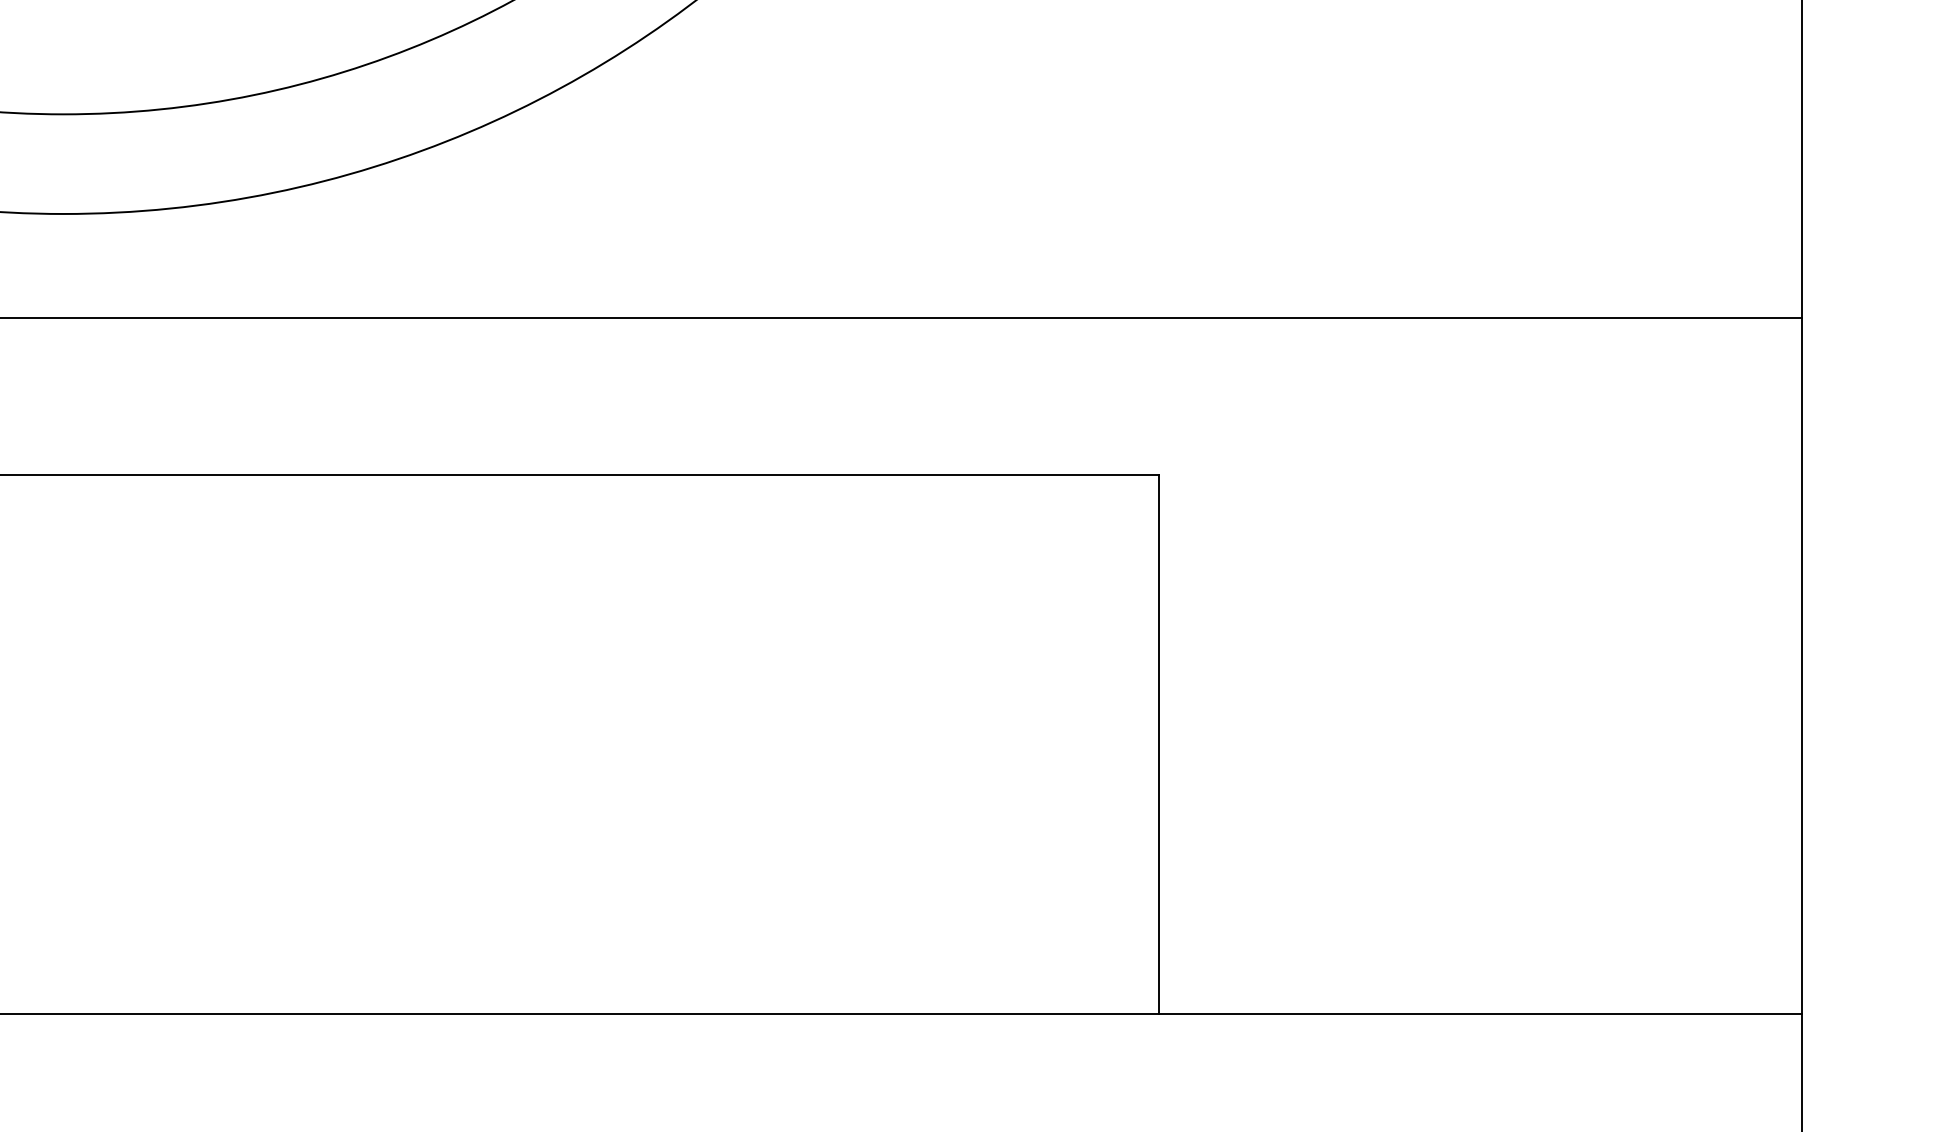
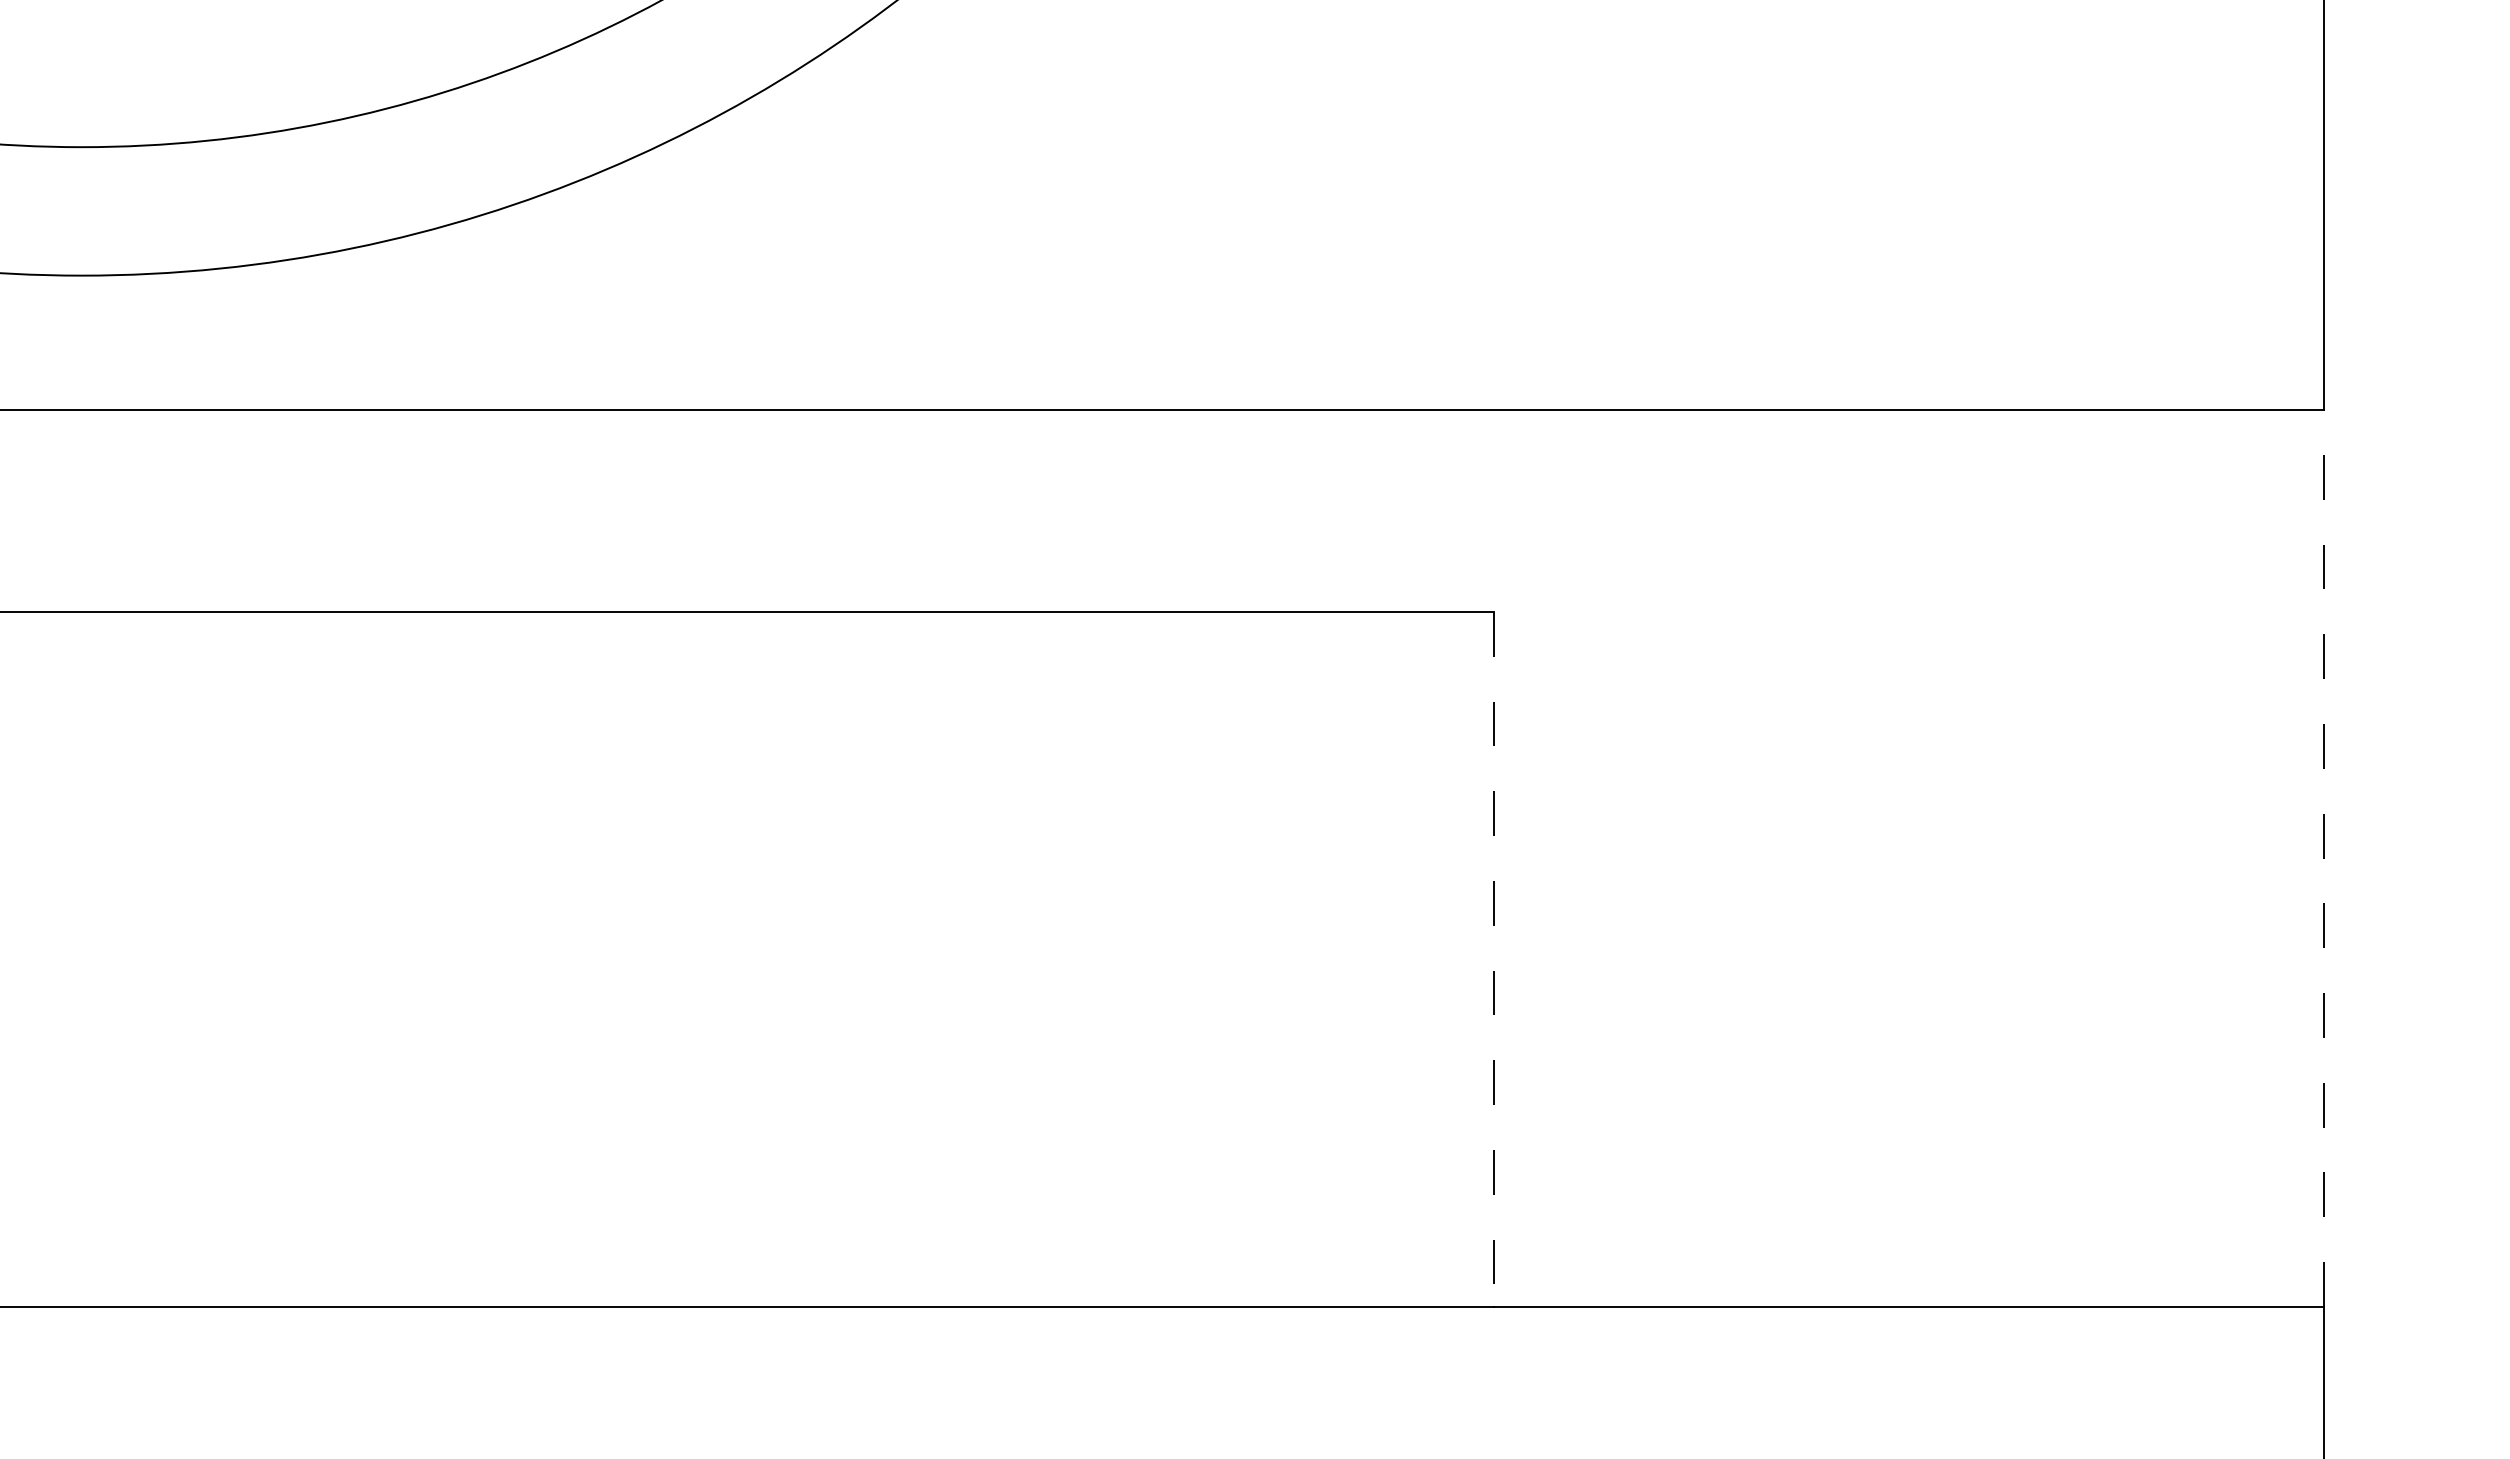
line: (1802, 666) -> (2323, 858), solid -> dashed
line: (1159, 744) -> (1494, 959), solid -> dashed

